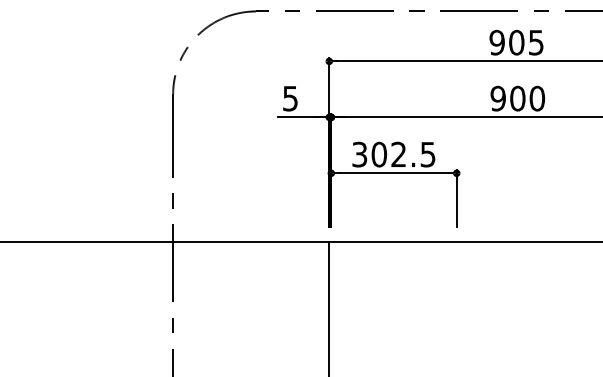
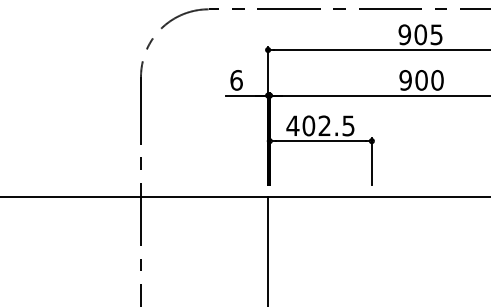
text: (290, 98) -> (236, 80), 5 -> 6
text: (359, 154) -> (292, 125), 302.5 -> 402.5

